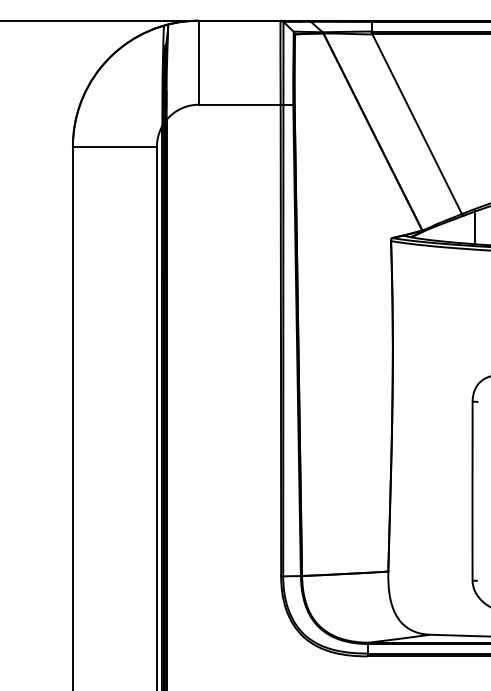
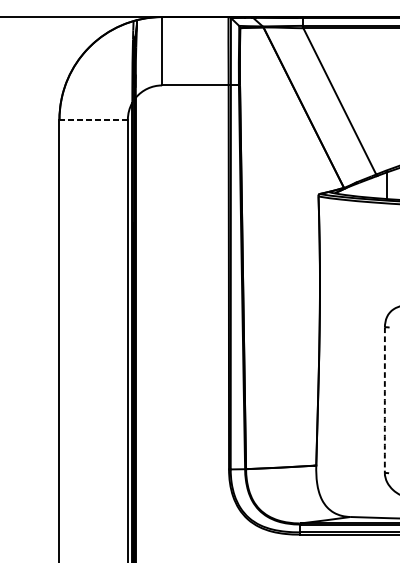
line: (114, 146) -> (93, 119), solid -> dashed
arc: (472, 491) -> (384, 400), solid -> dashed

